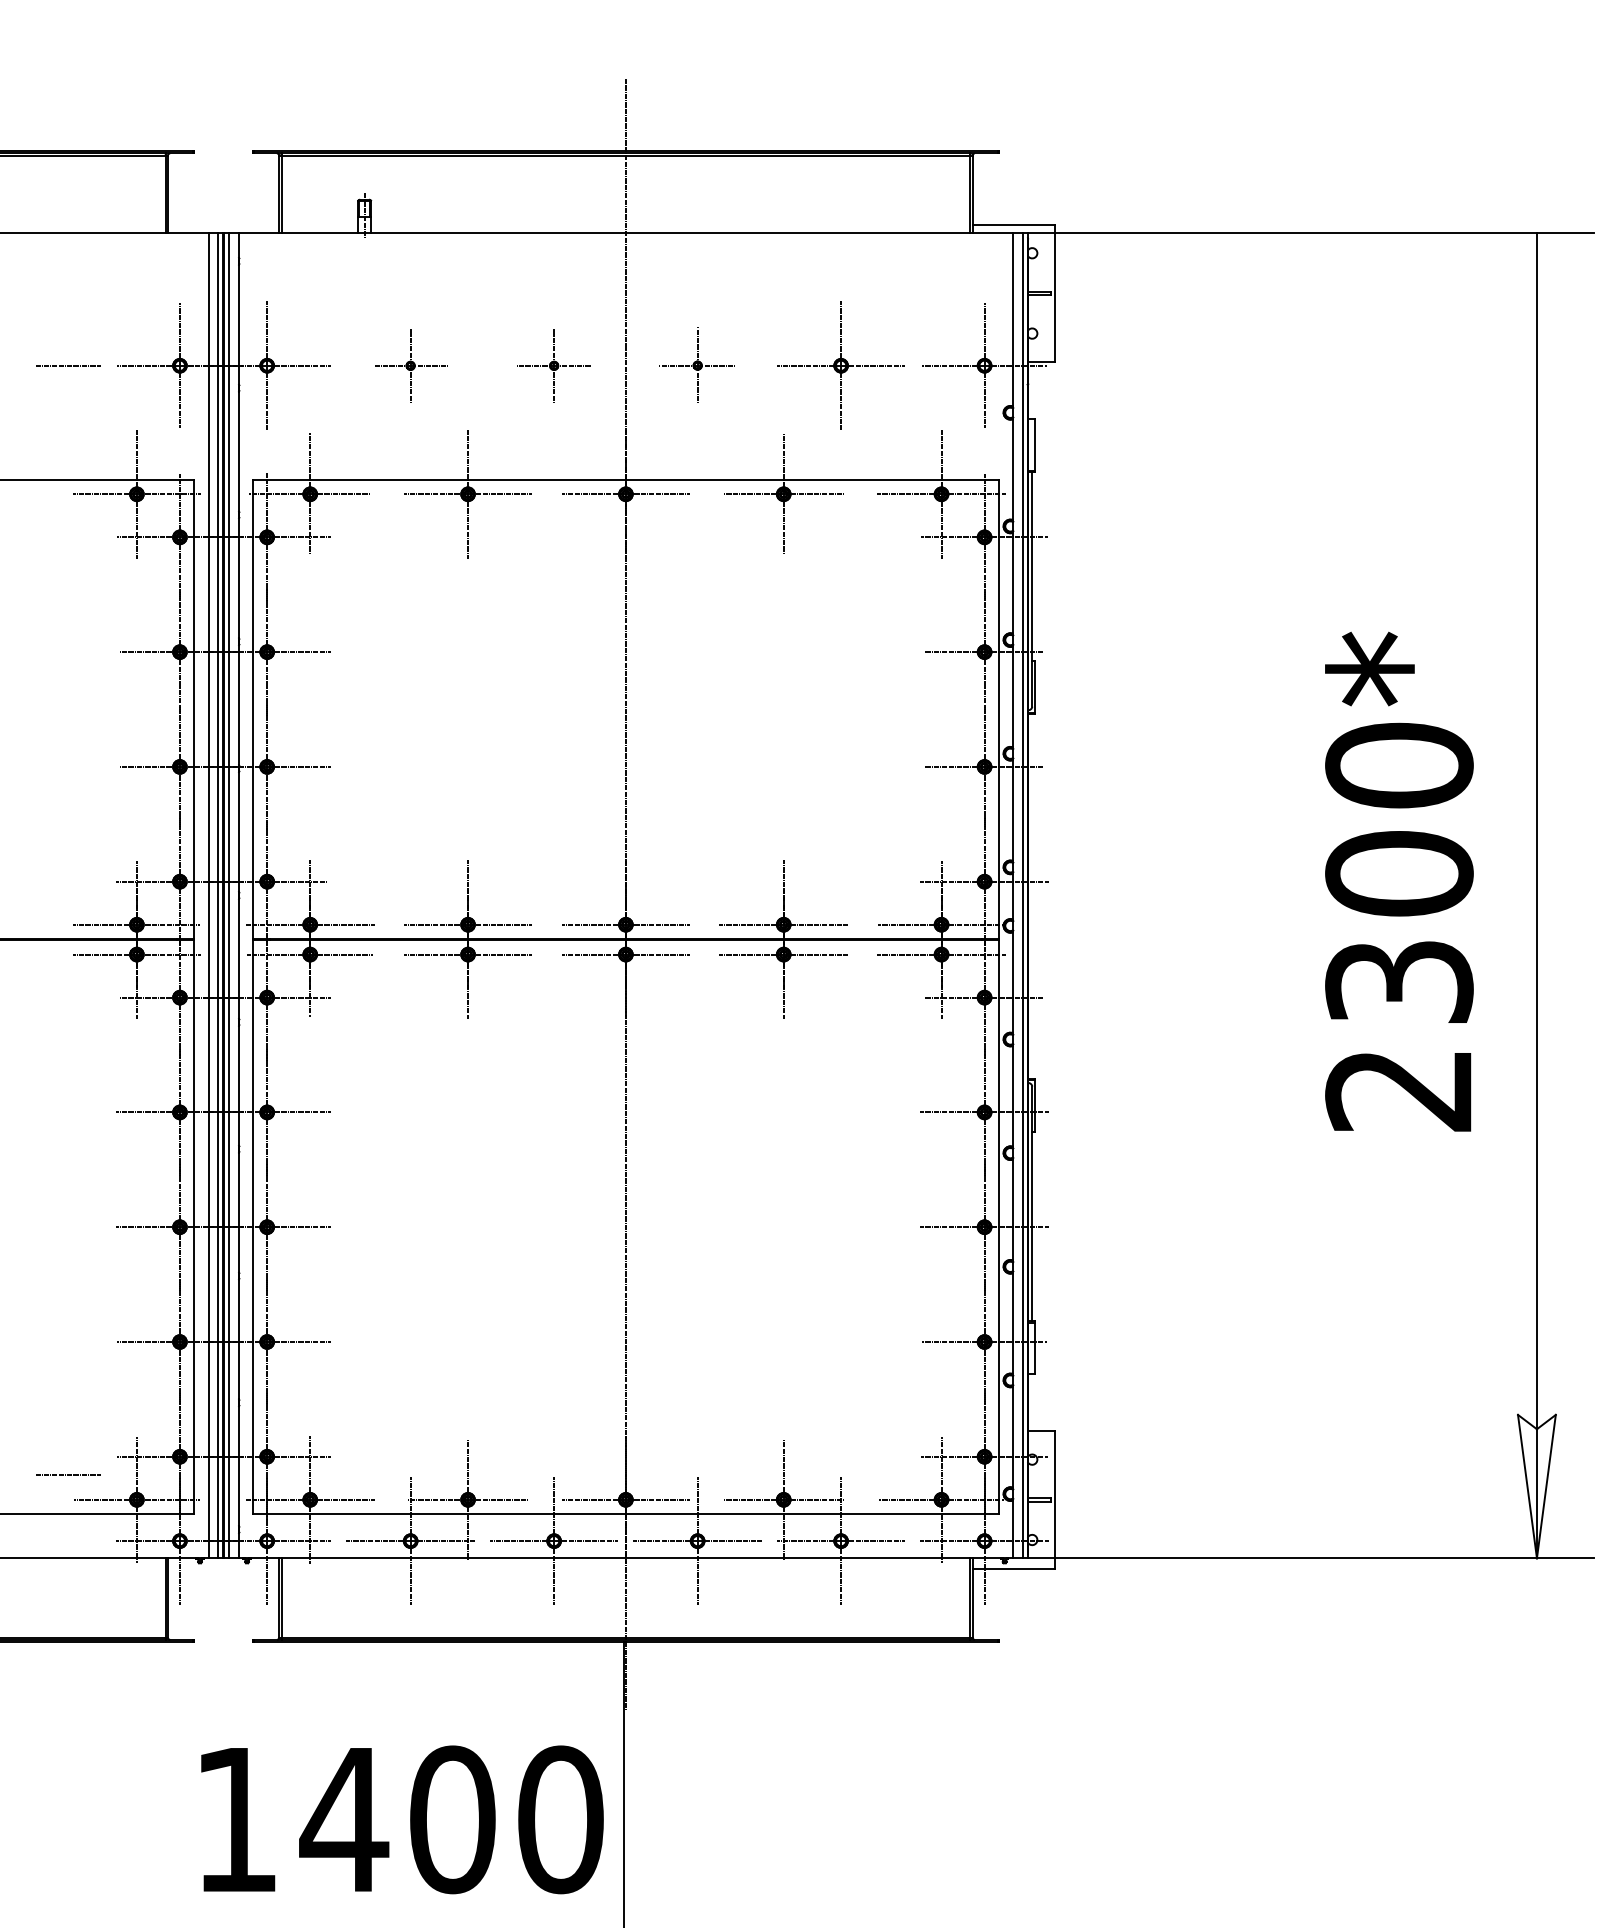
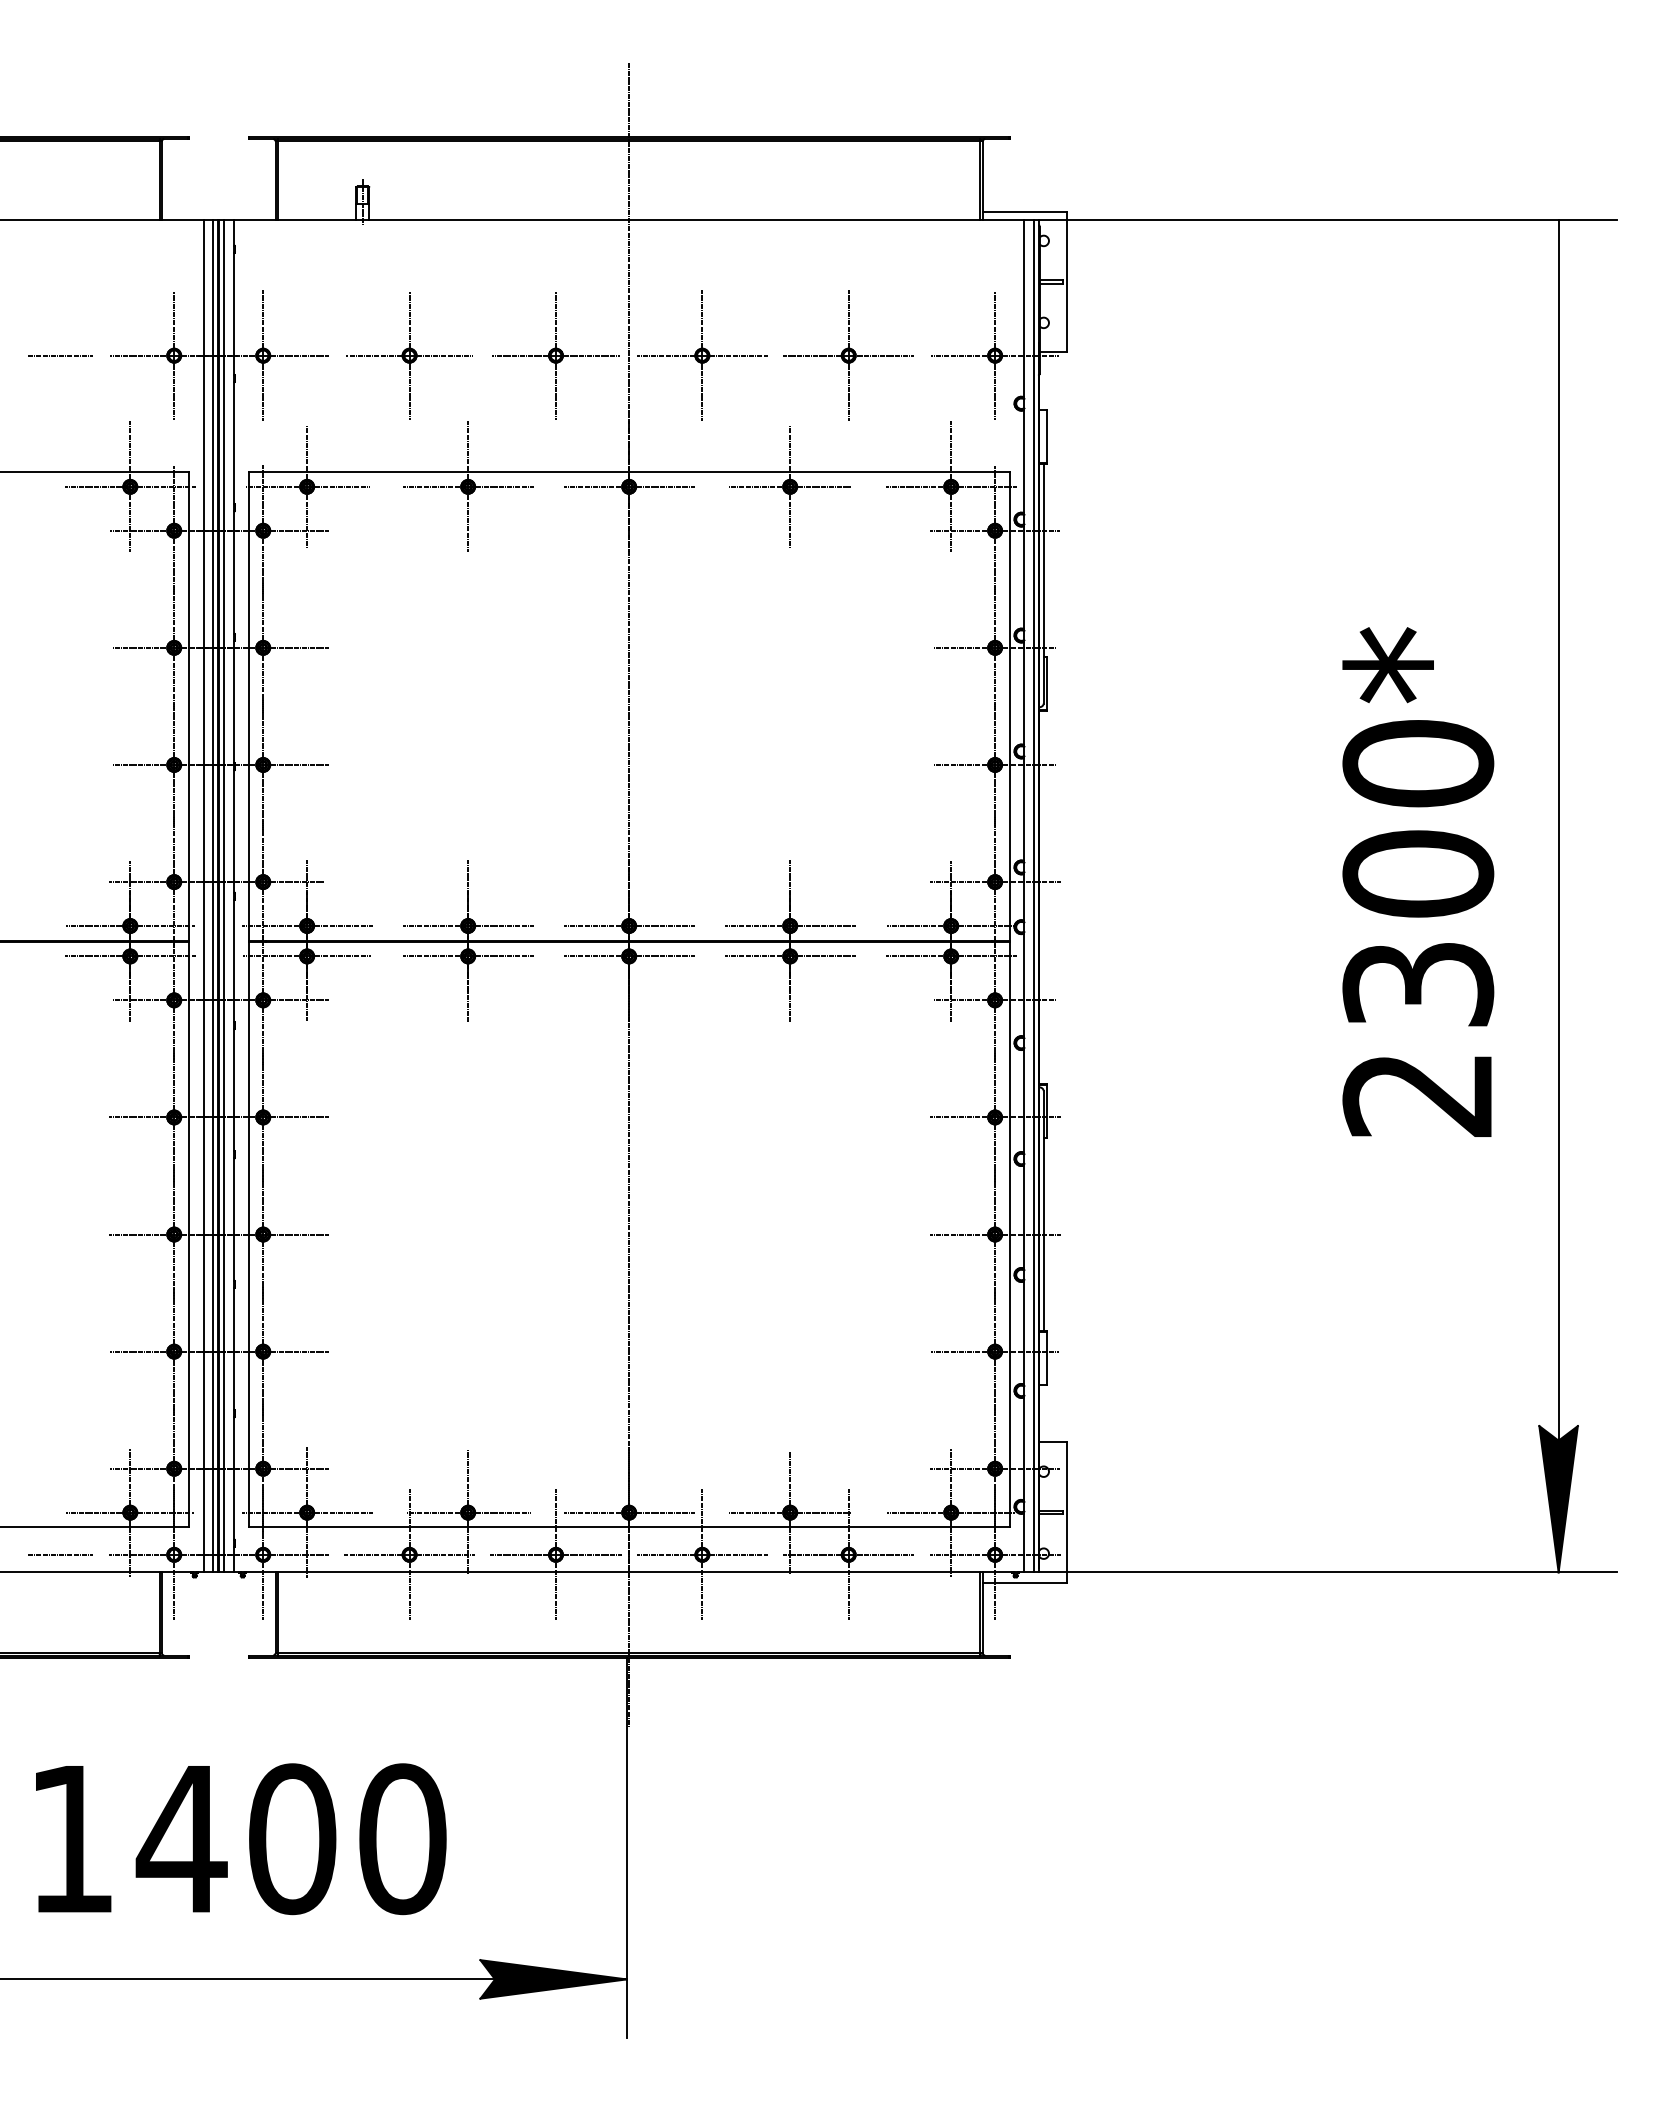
part: (410, 365) -> (409, 355), size x1.67
part: (553, 365) -> (555, 355), size x1.67
part: (697, 365) -> (702, 355), size x1.67
line: (68, 1475) -> (60, 1554), moved
fill: (1536, 1486) -> (1558, 1499), added
text: (402, 1820) -> (241, 1839), moved

